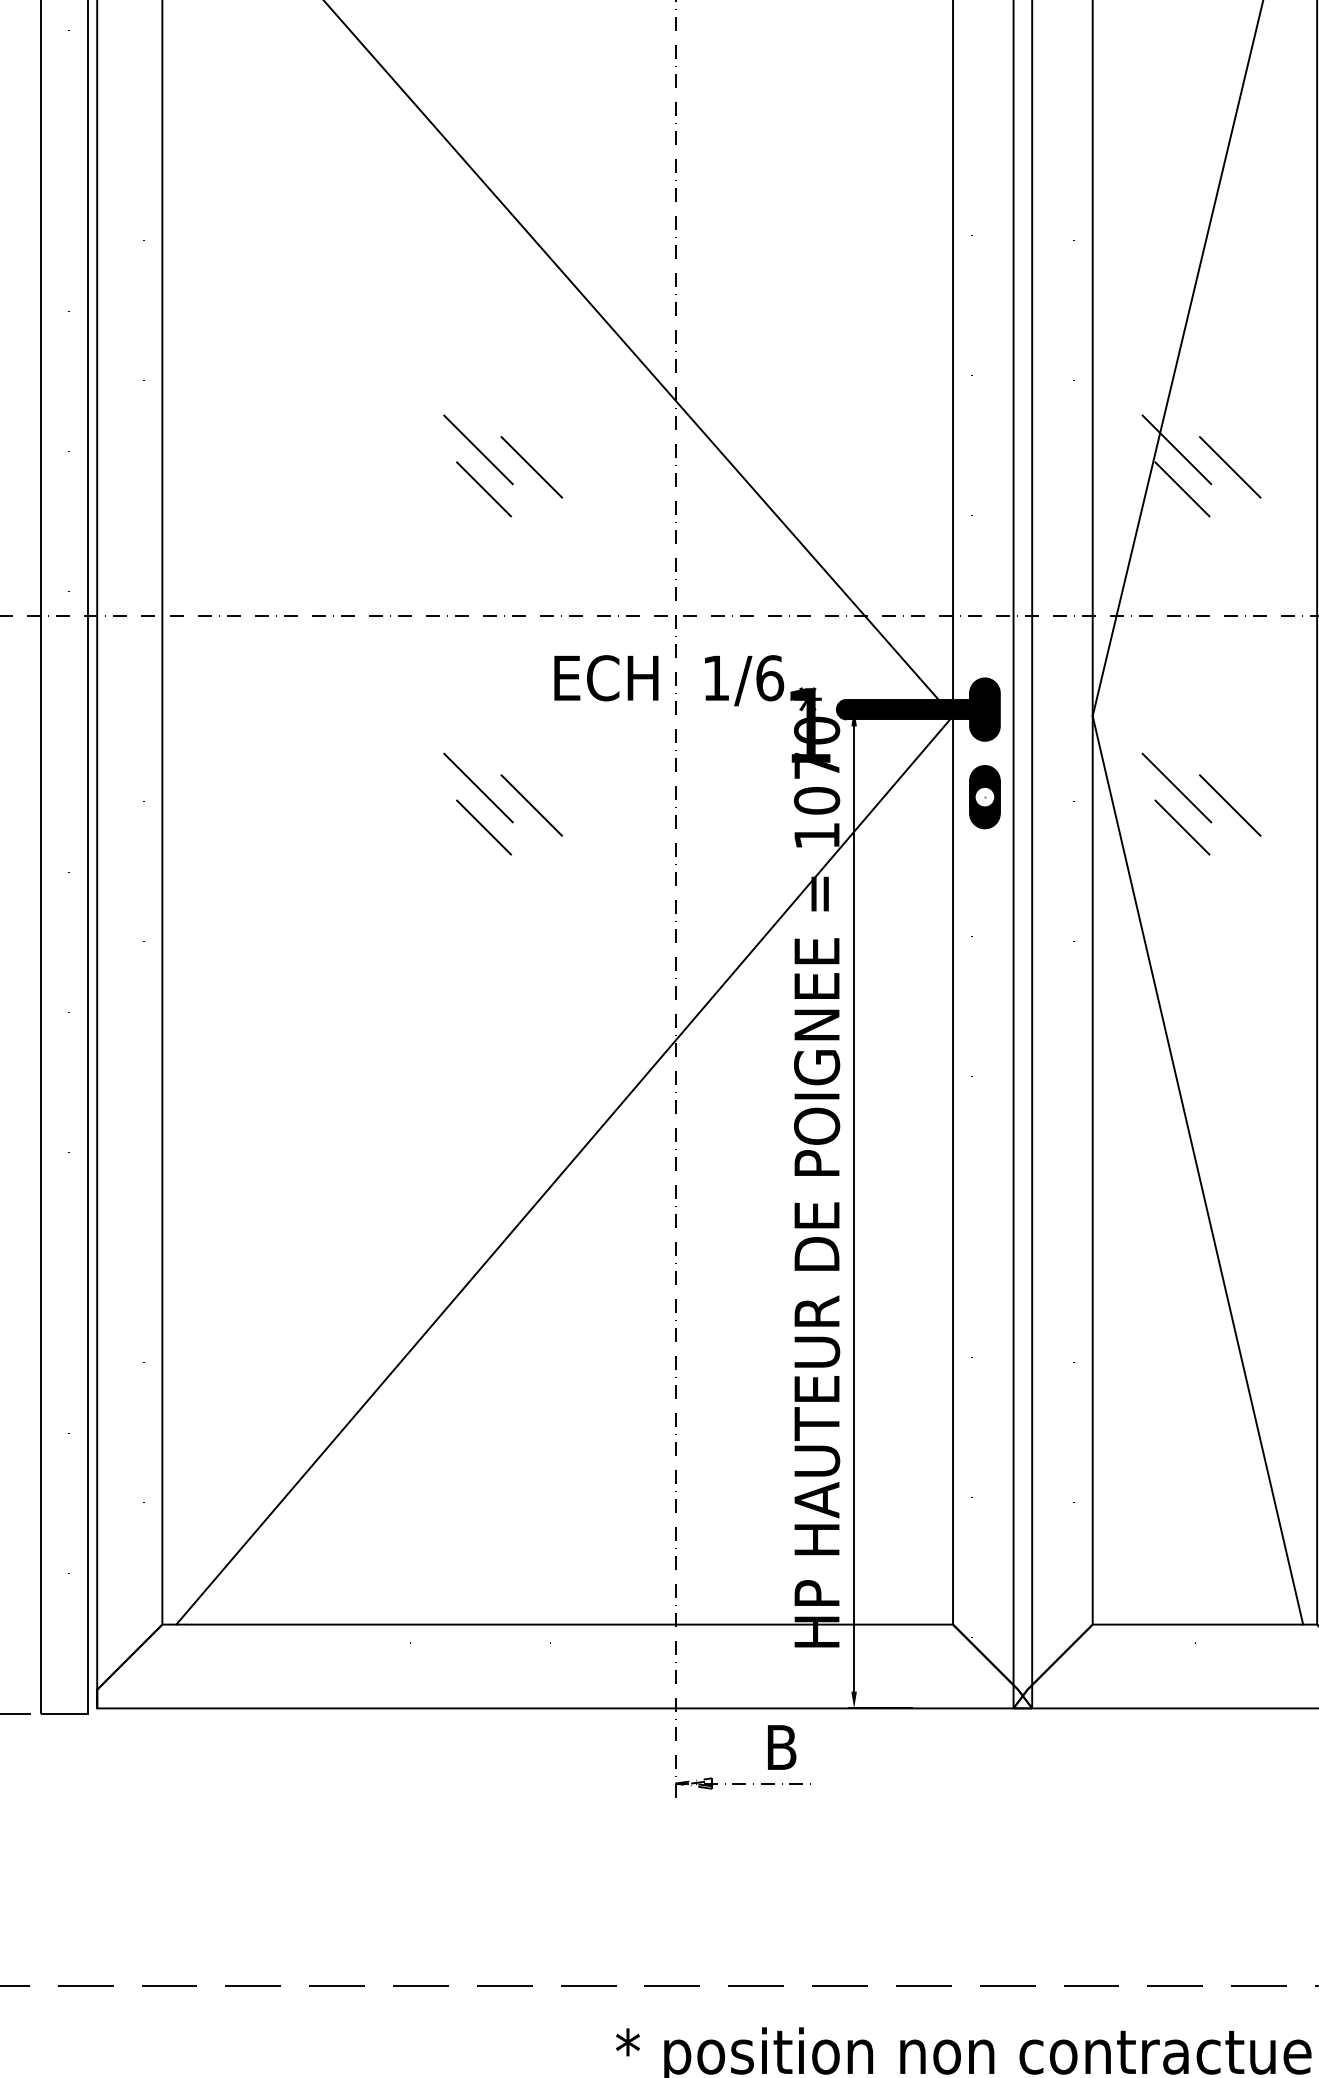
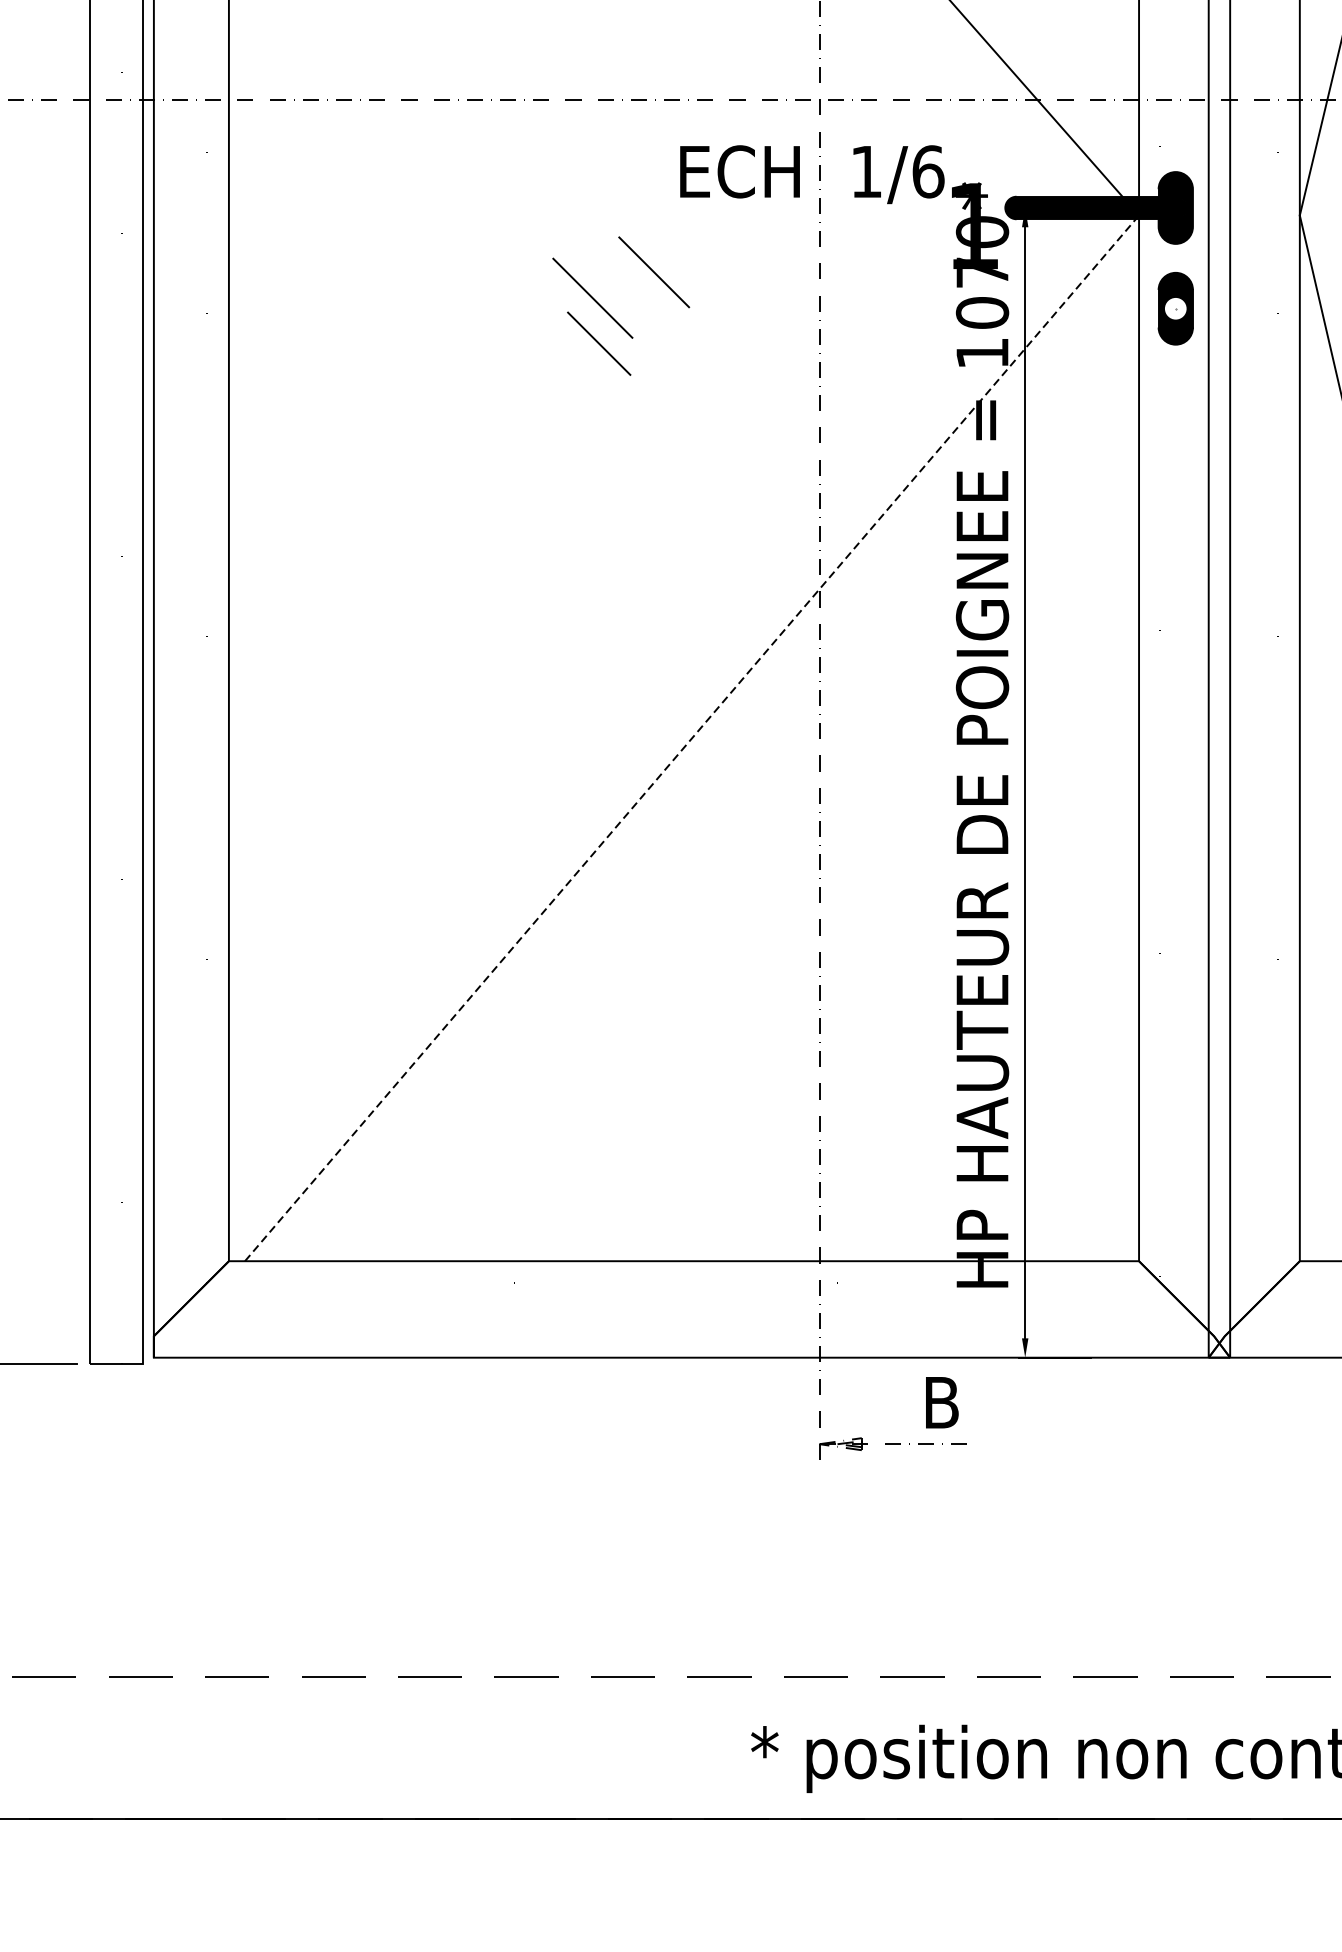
line: (531, 805) -> (653, 272), moved
line: (564, 1170) -> (691, 738), solid -> dashed

